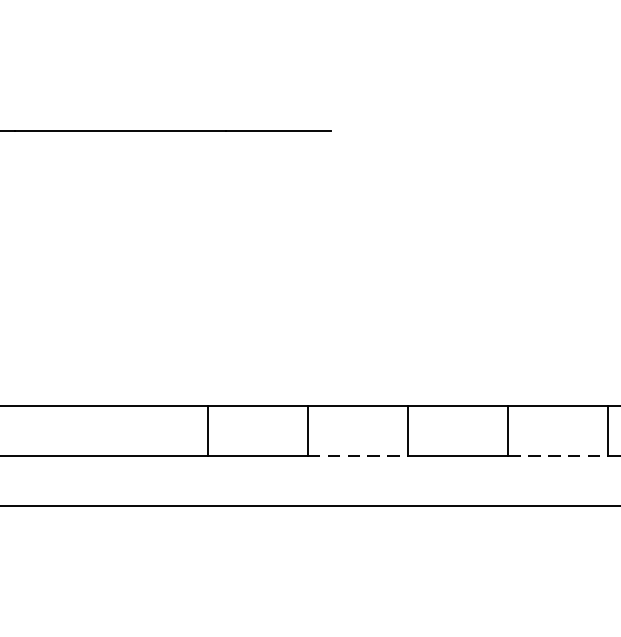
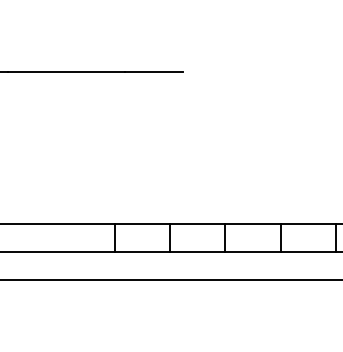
line: (357, 456) -> (197, 252), dashed -> solid
line: (558, 456) -> (308, 252), dashed -> solid

